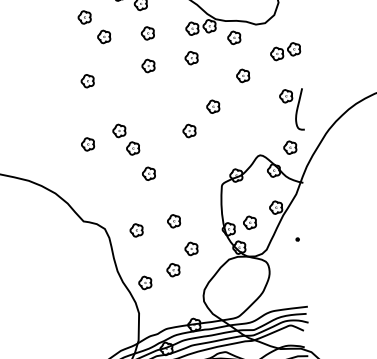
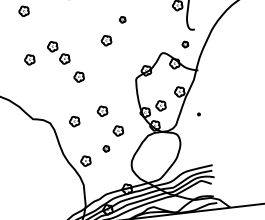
part: (213, 106) -> (122, 19), size x0.6
part: (290, 147) -> (185, 44), size x0.6
part: (173, 270) -> (106, 149), size x0.6

